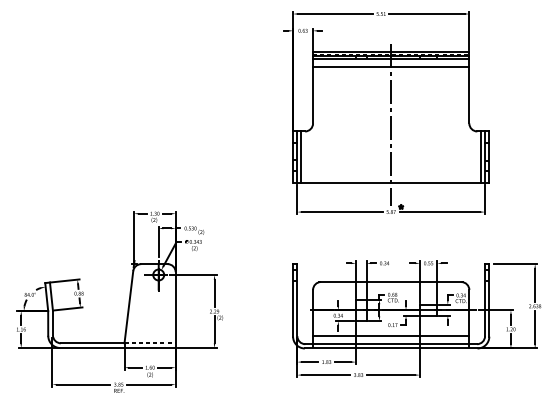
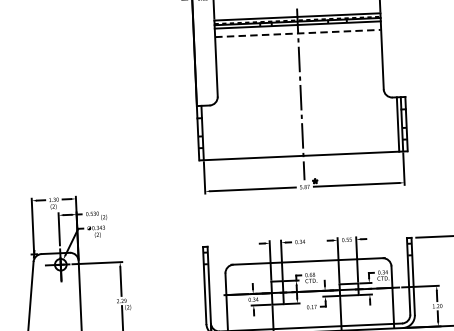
line: (390, 67) -> (297, 33), solid -> dashed
line: (301, 156) -> (206, 132), removed
line: (391, 336) -> (310, 319), removed

